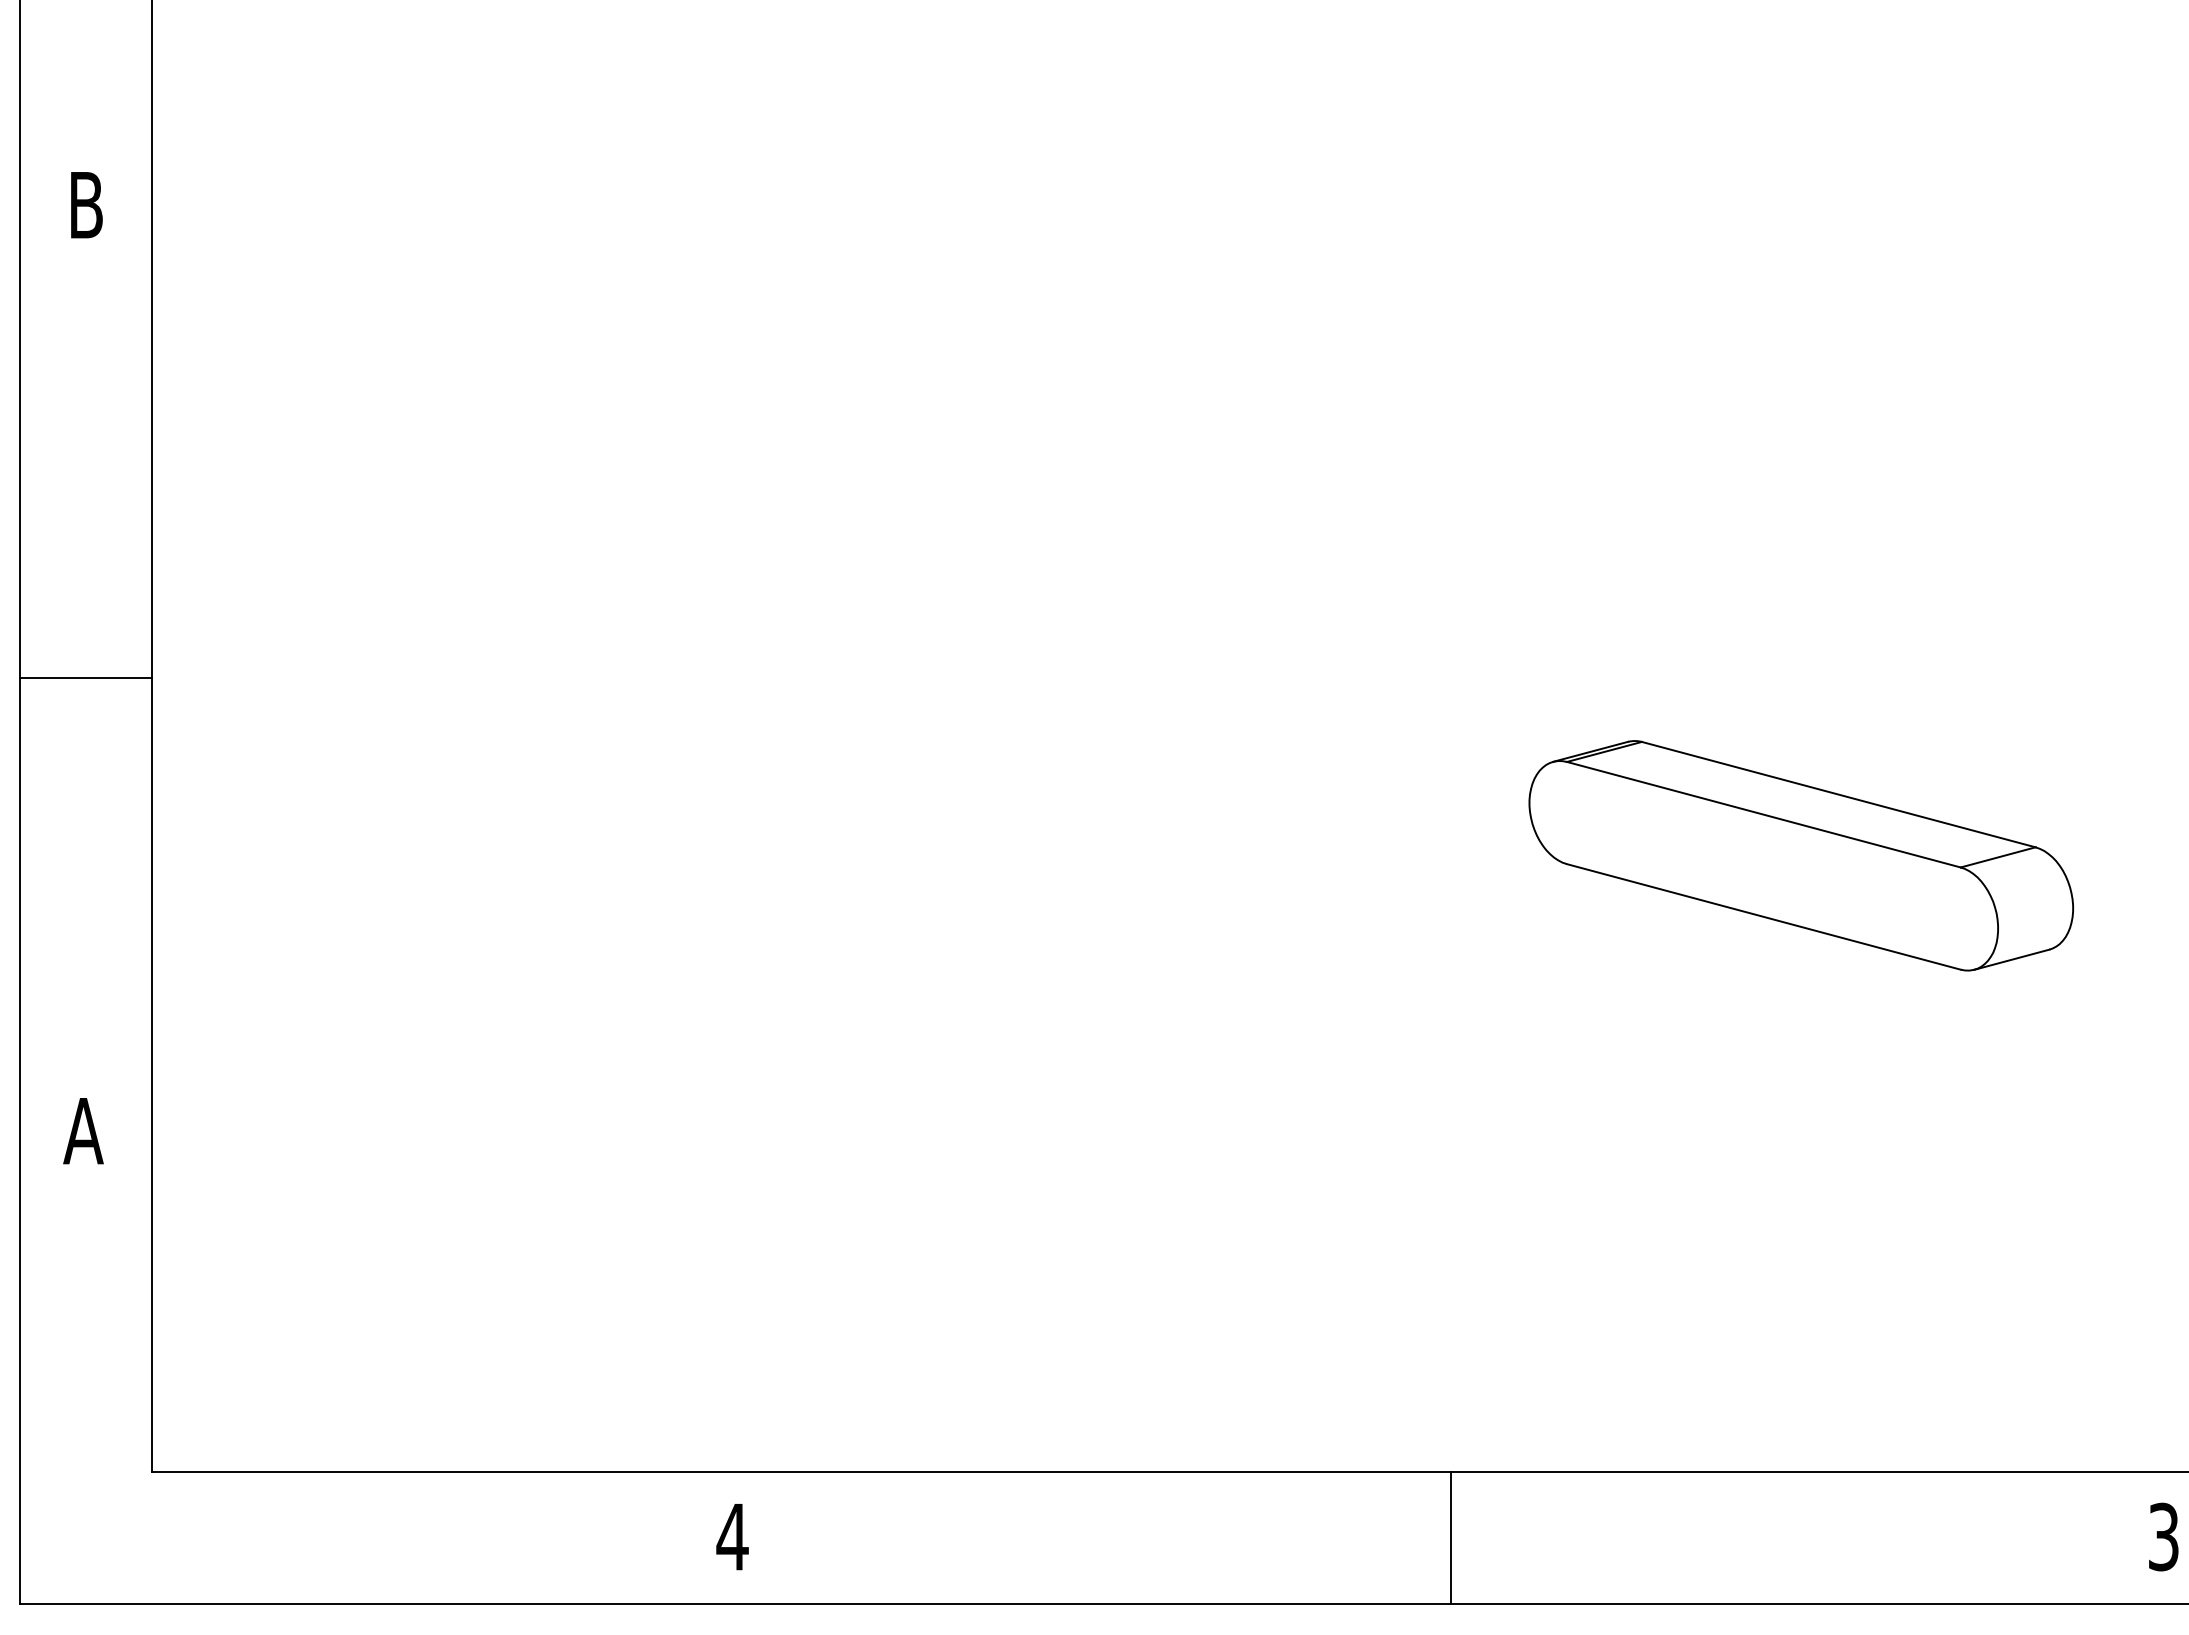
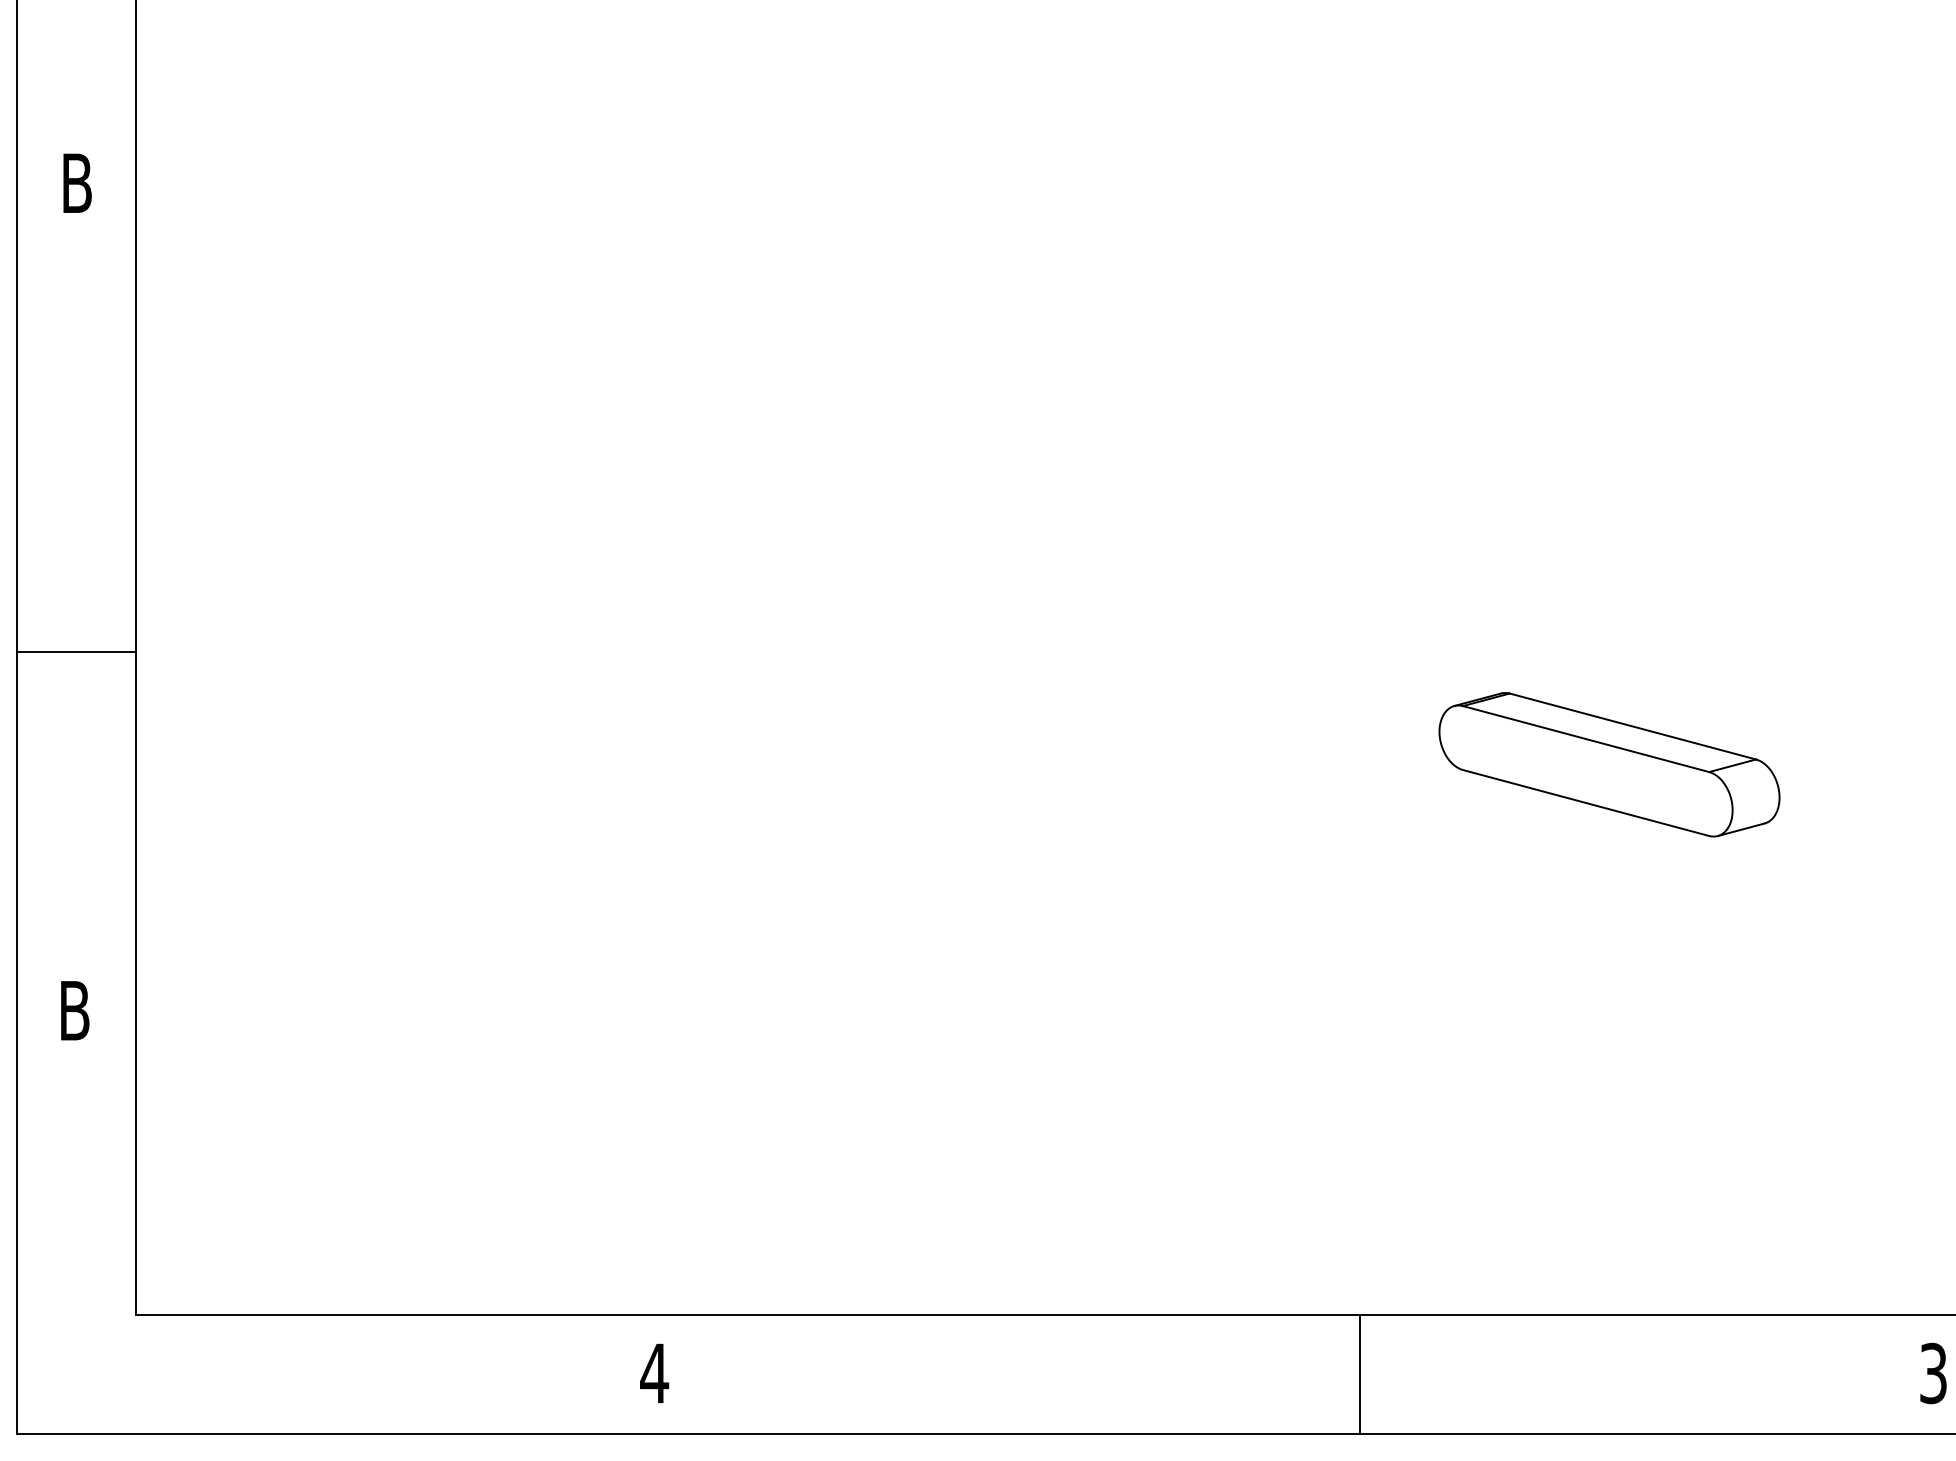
line: (85, 678) -> (76, 651), moved
part: (1800, 855) -> (1608, 764), size x0.7
text: (83, 1131) -> (74, 1011), A -> B
line: (1450, 1537) -> (1359, 1373), moved

